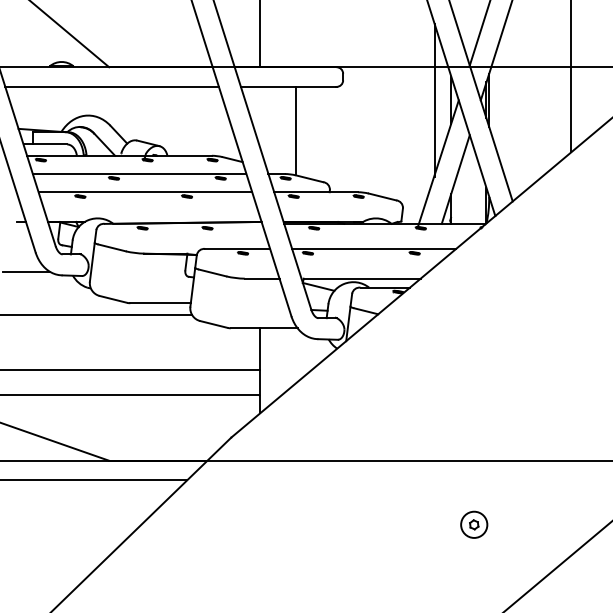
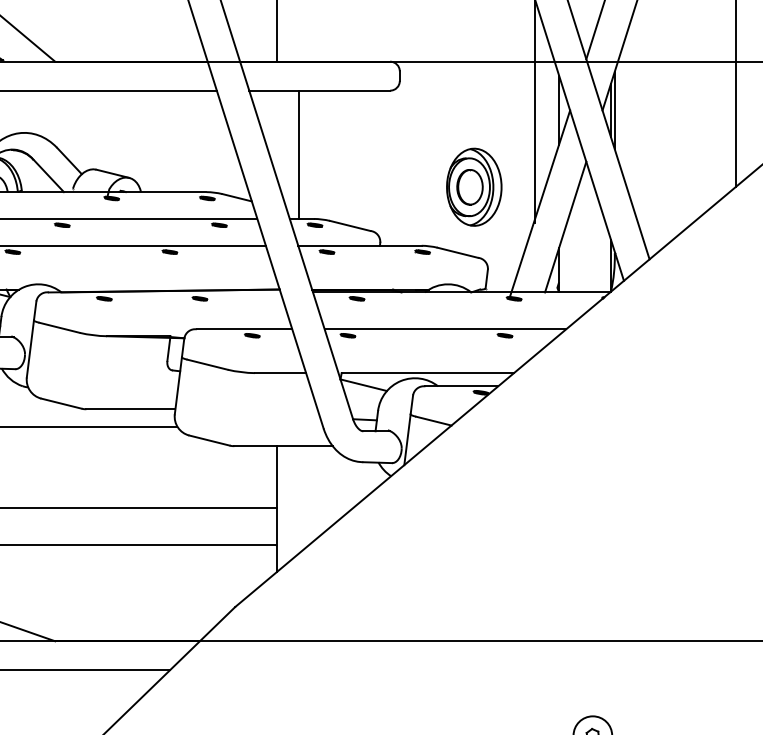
line: (296, 130) -> (300, 154), moved
part: (393, 152) -> (473, 187), added

